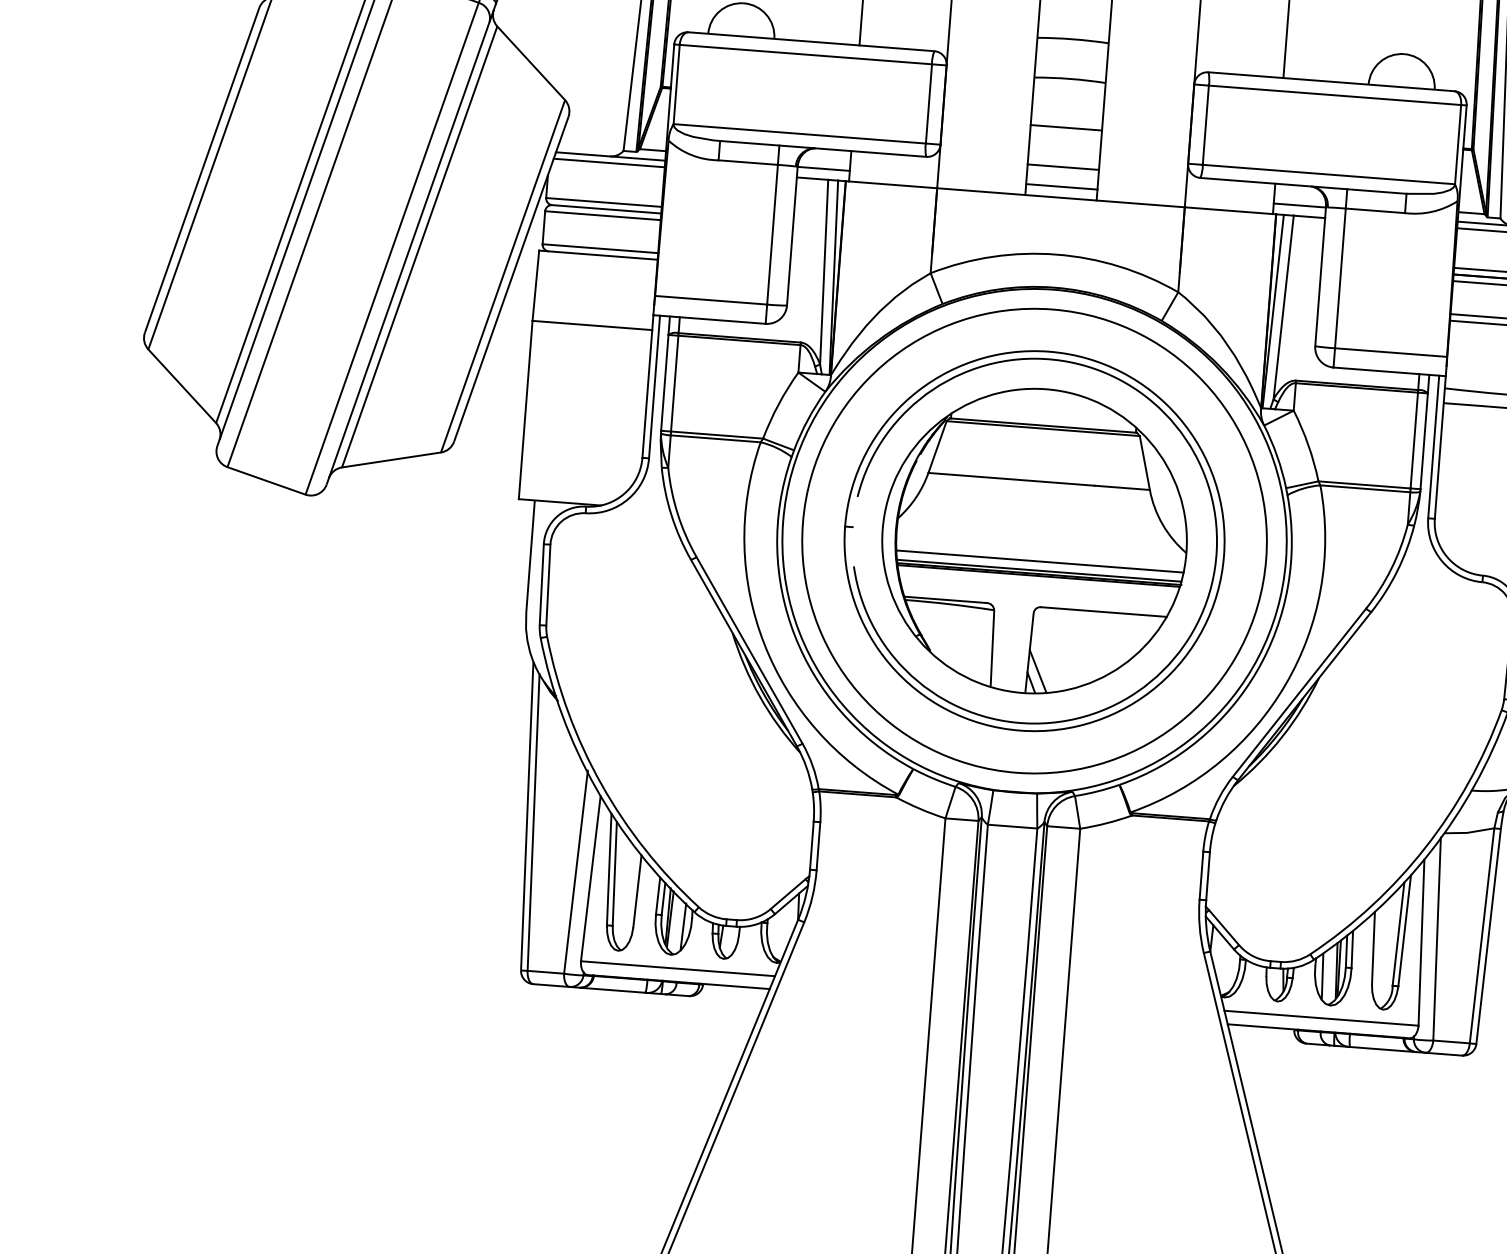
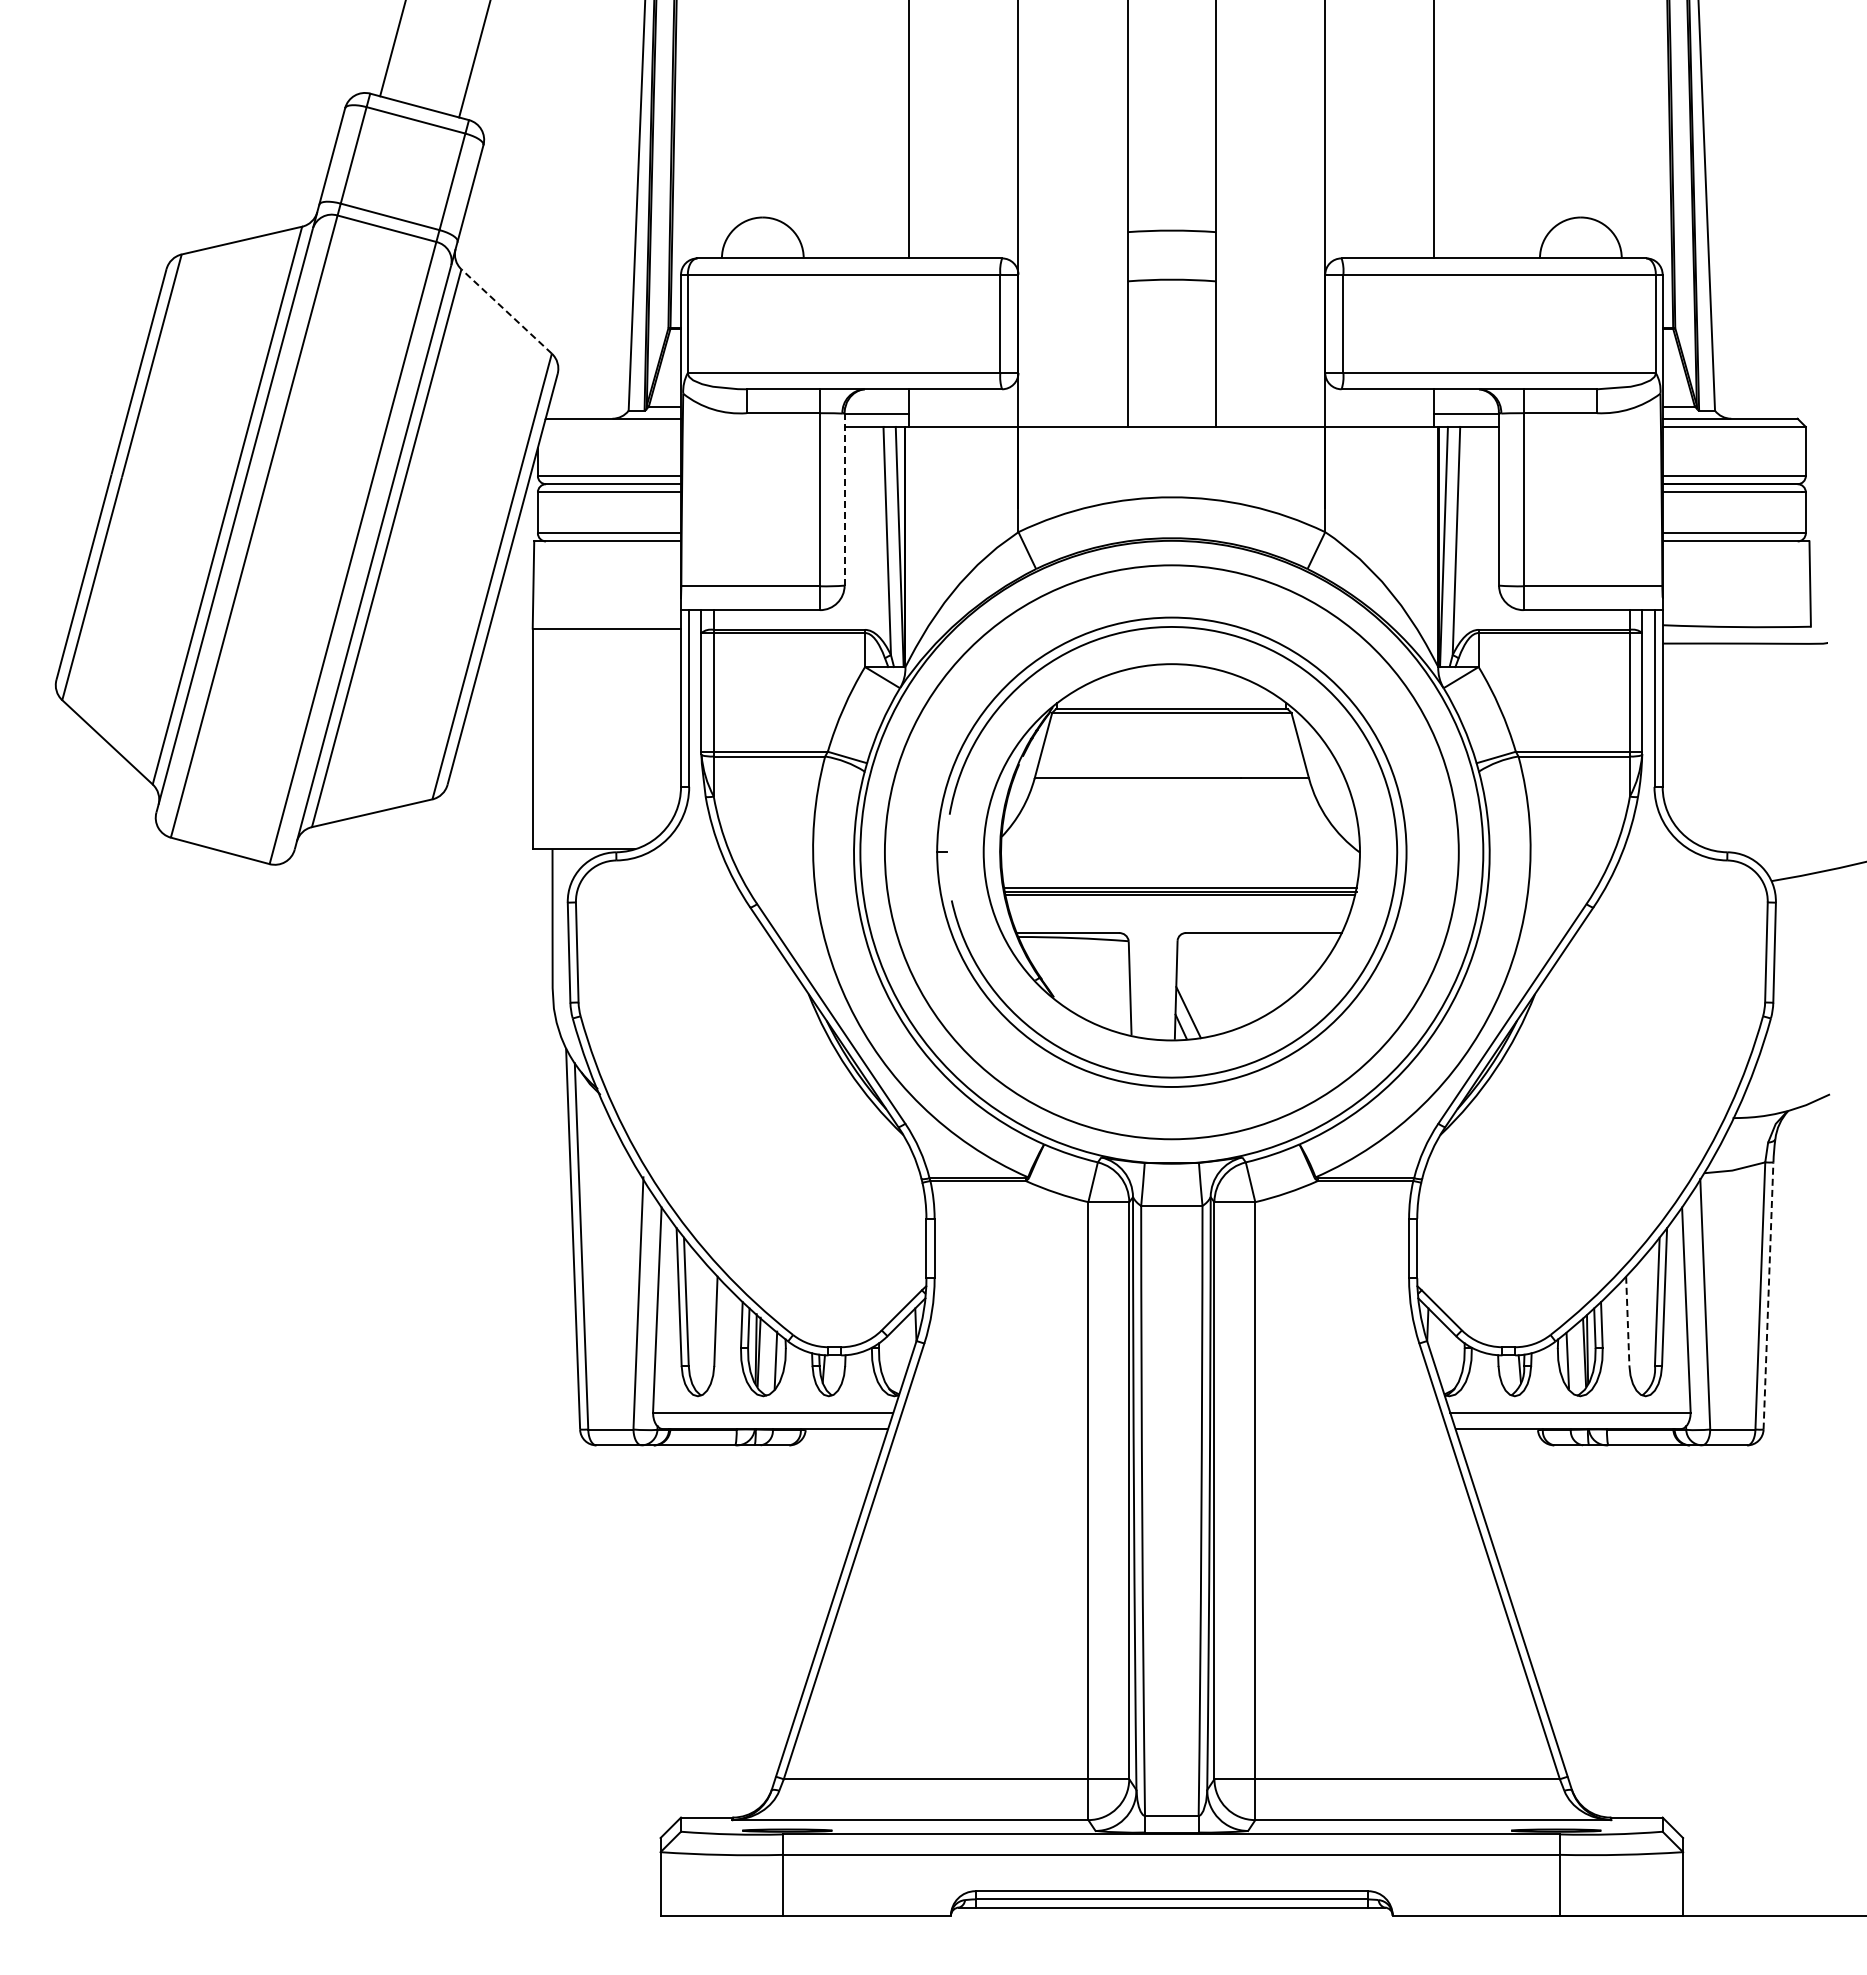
line: (531, 63) -> (506, 311), solid -> dashed
line: (1066, 127) -> (1171, 340), removed
line: (609, 162) -> (612, 426), removed
line: (1063, 167) -> (1171, 389), removed
line: (1061, 186) -> (1171, 413), removed
line: (792, 236) -> (844, 499), solid -> dashed
line: (1040, 561) -> (1180, 876), removed
line: (1488, 936) -> (1768, 1296), solid -> dashed
line: (1373, 948) -> (1627, 1321), solid -> dashed

